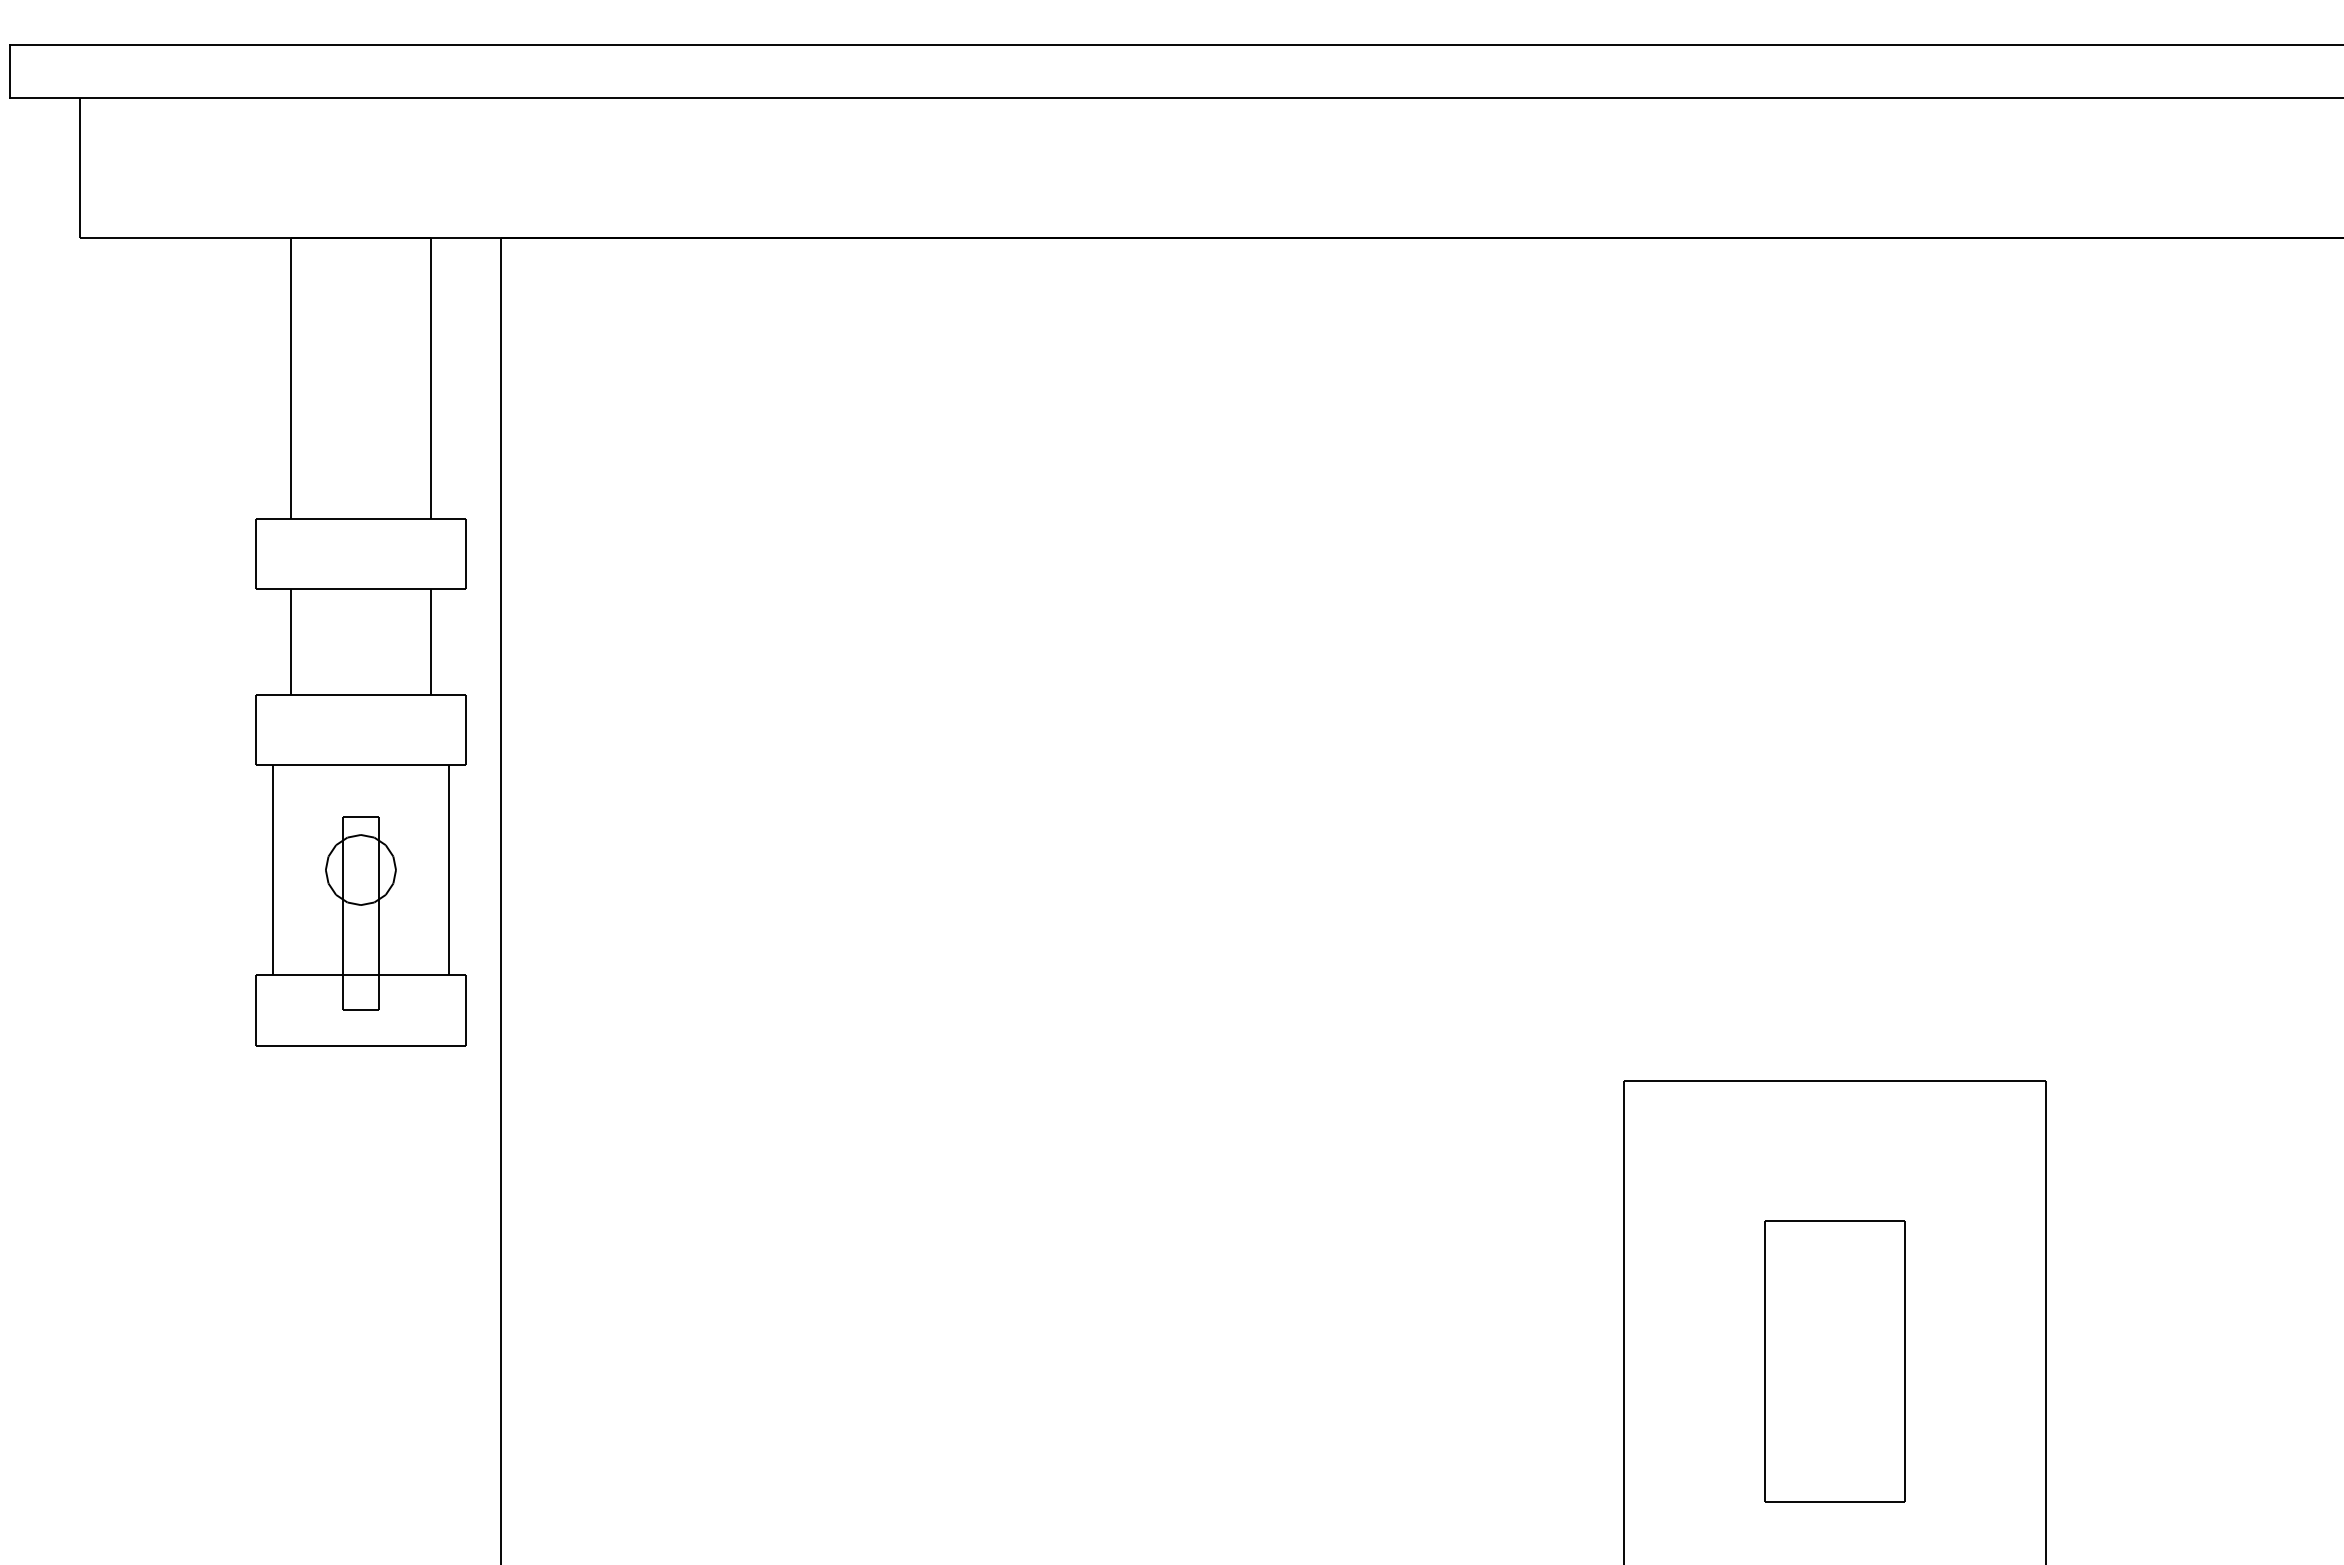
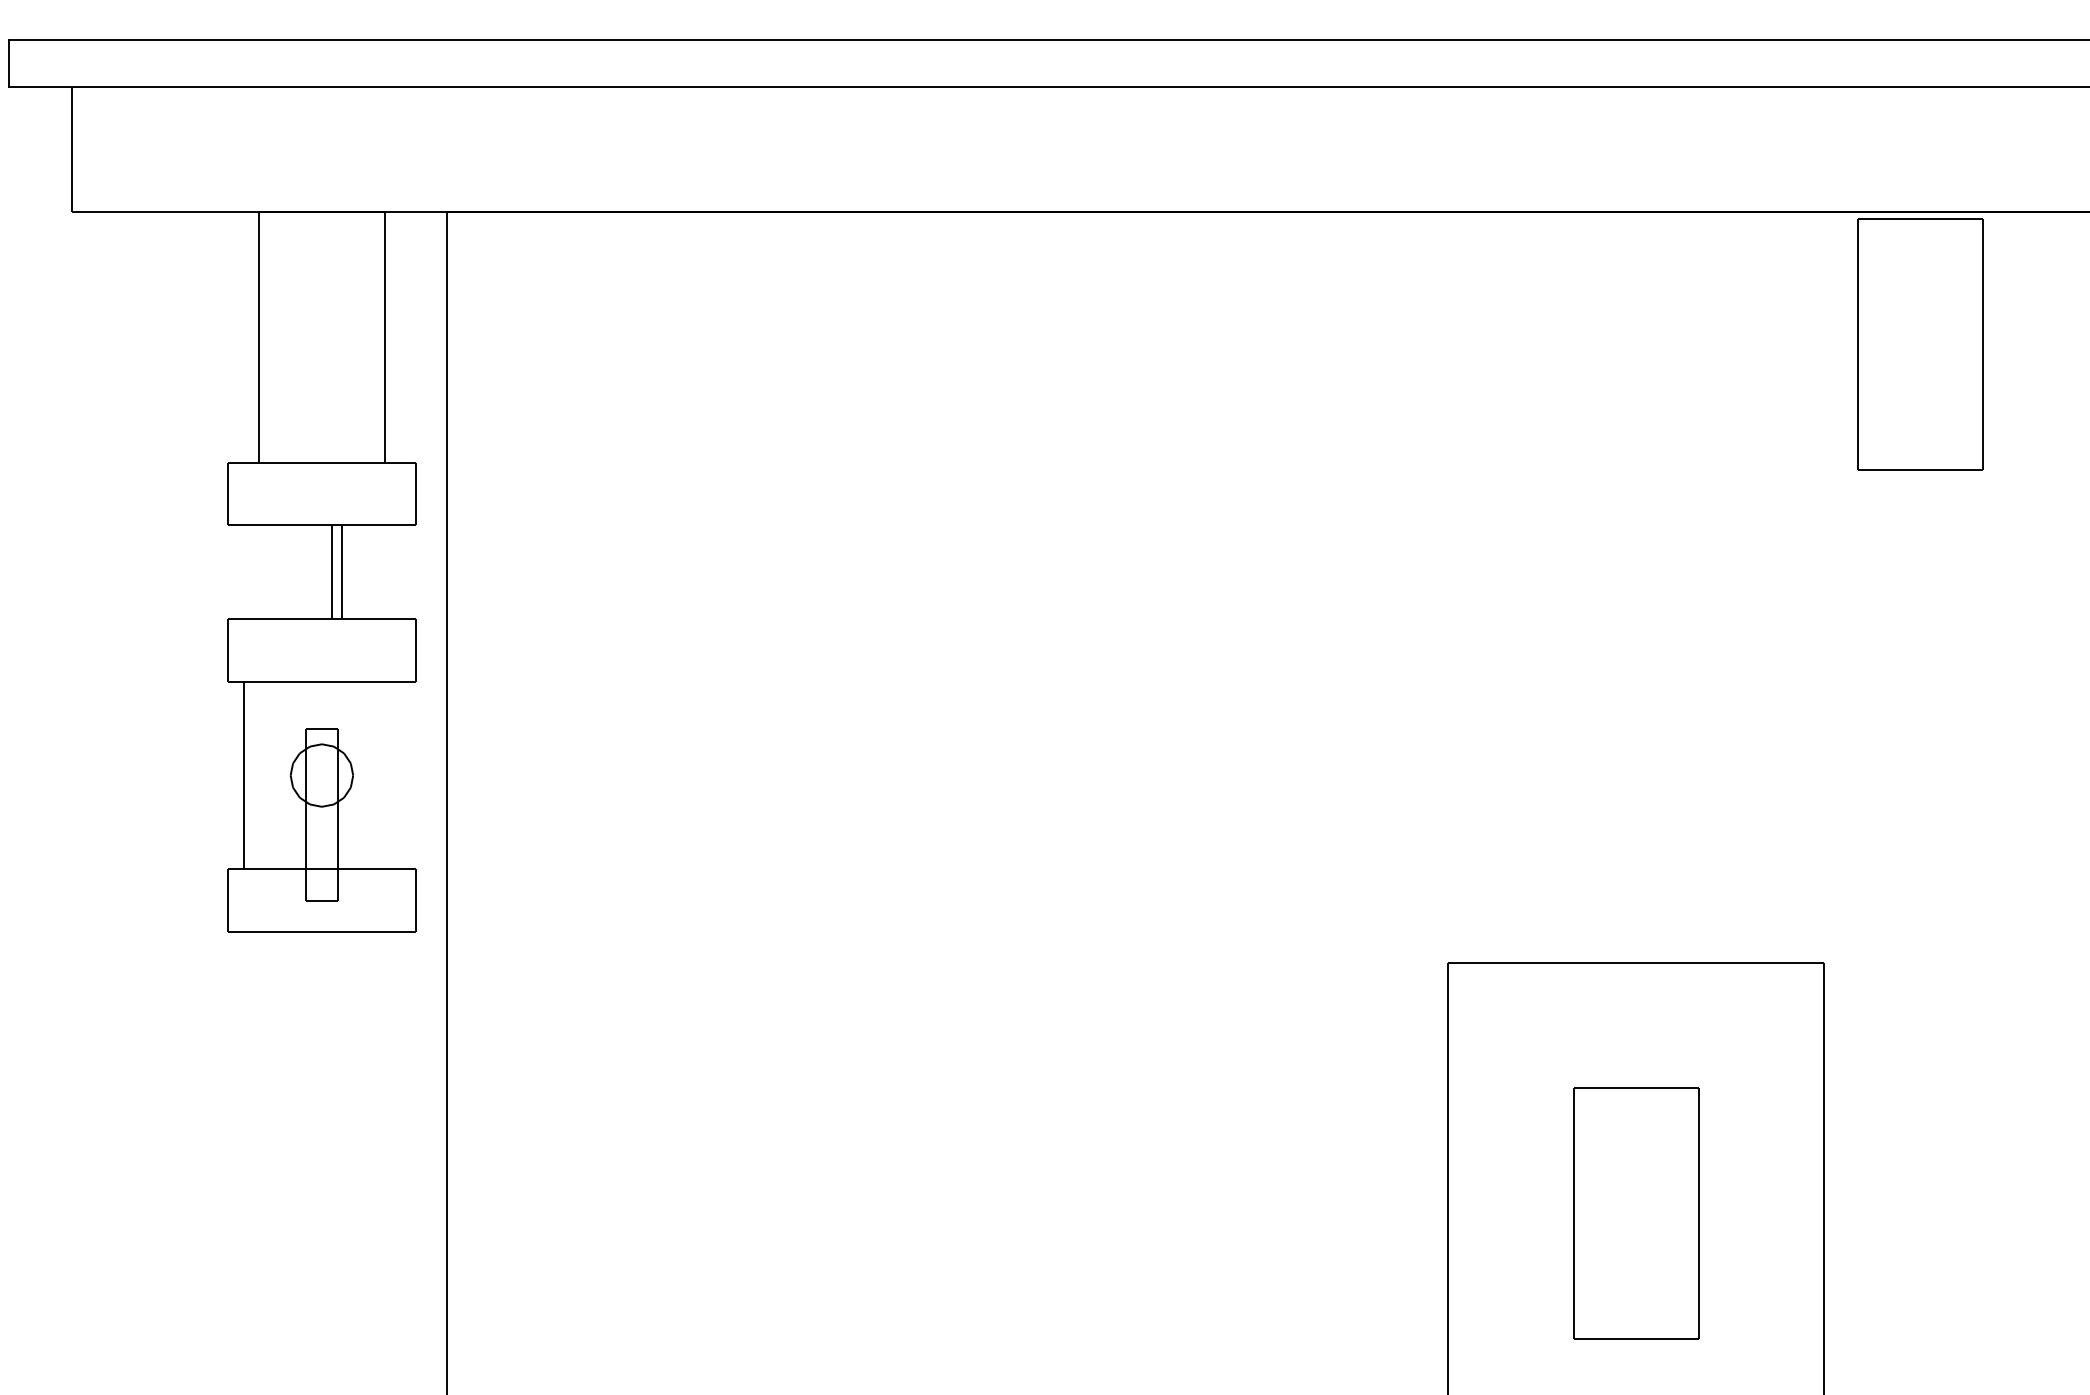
part: (2153, 386) -> (1920, 344), added
line: (290, 641) -> (332, 571), moved
line: (431, 641) -> (342, 571), moved
line: (448, 869) -> (399, 775), removed

